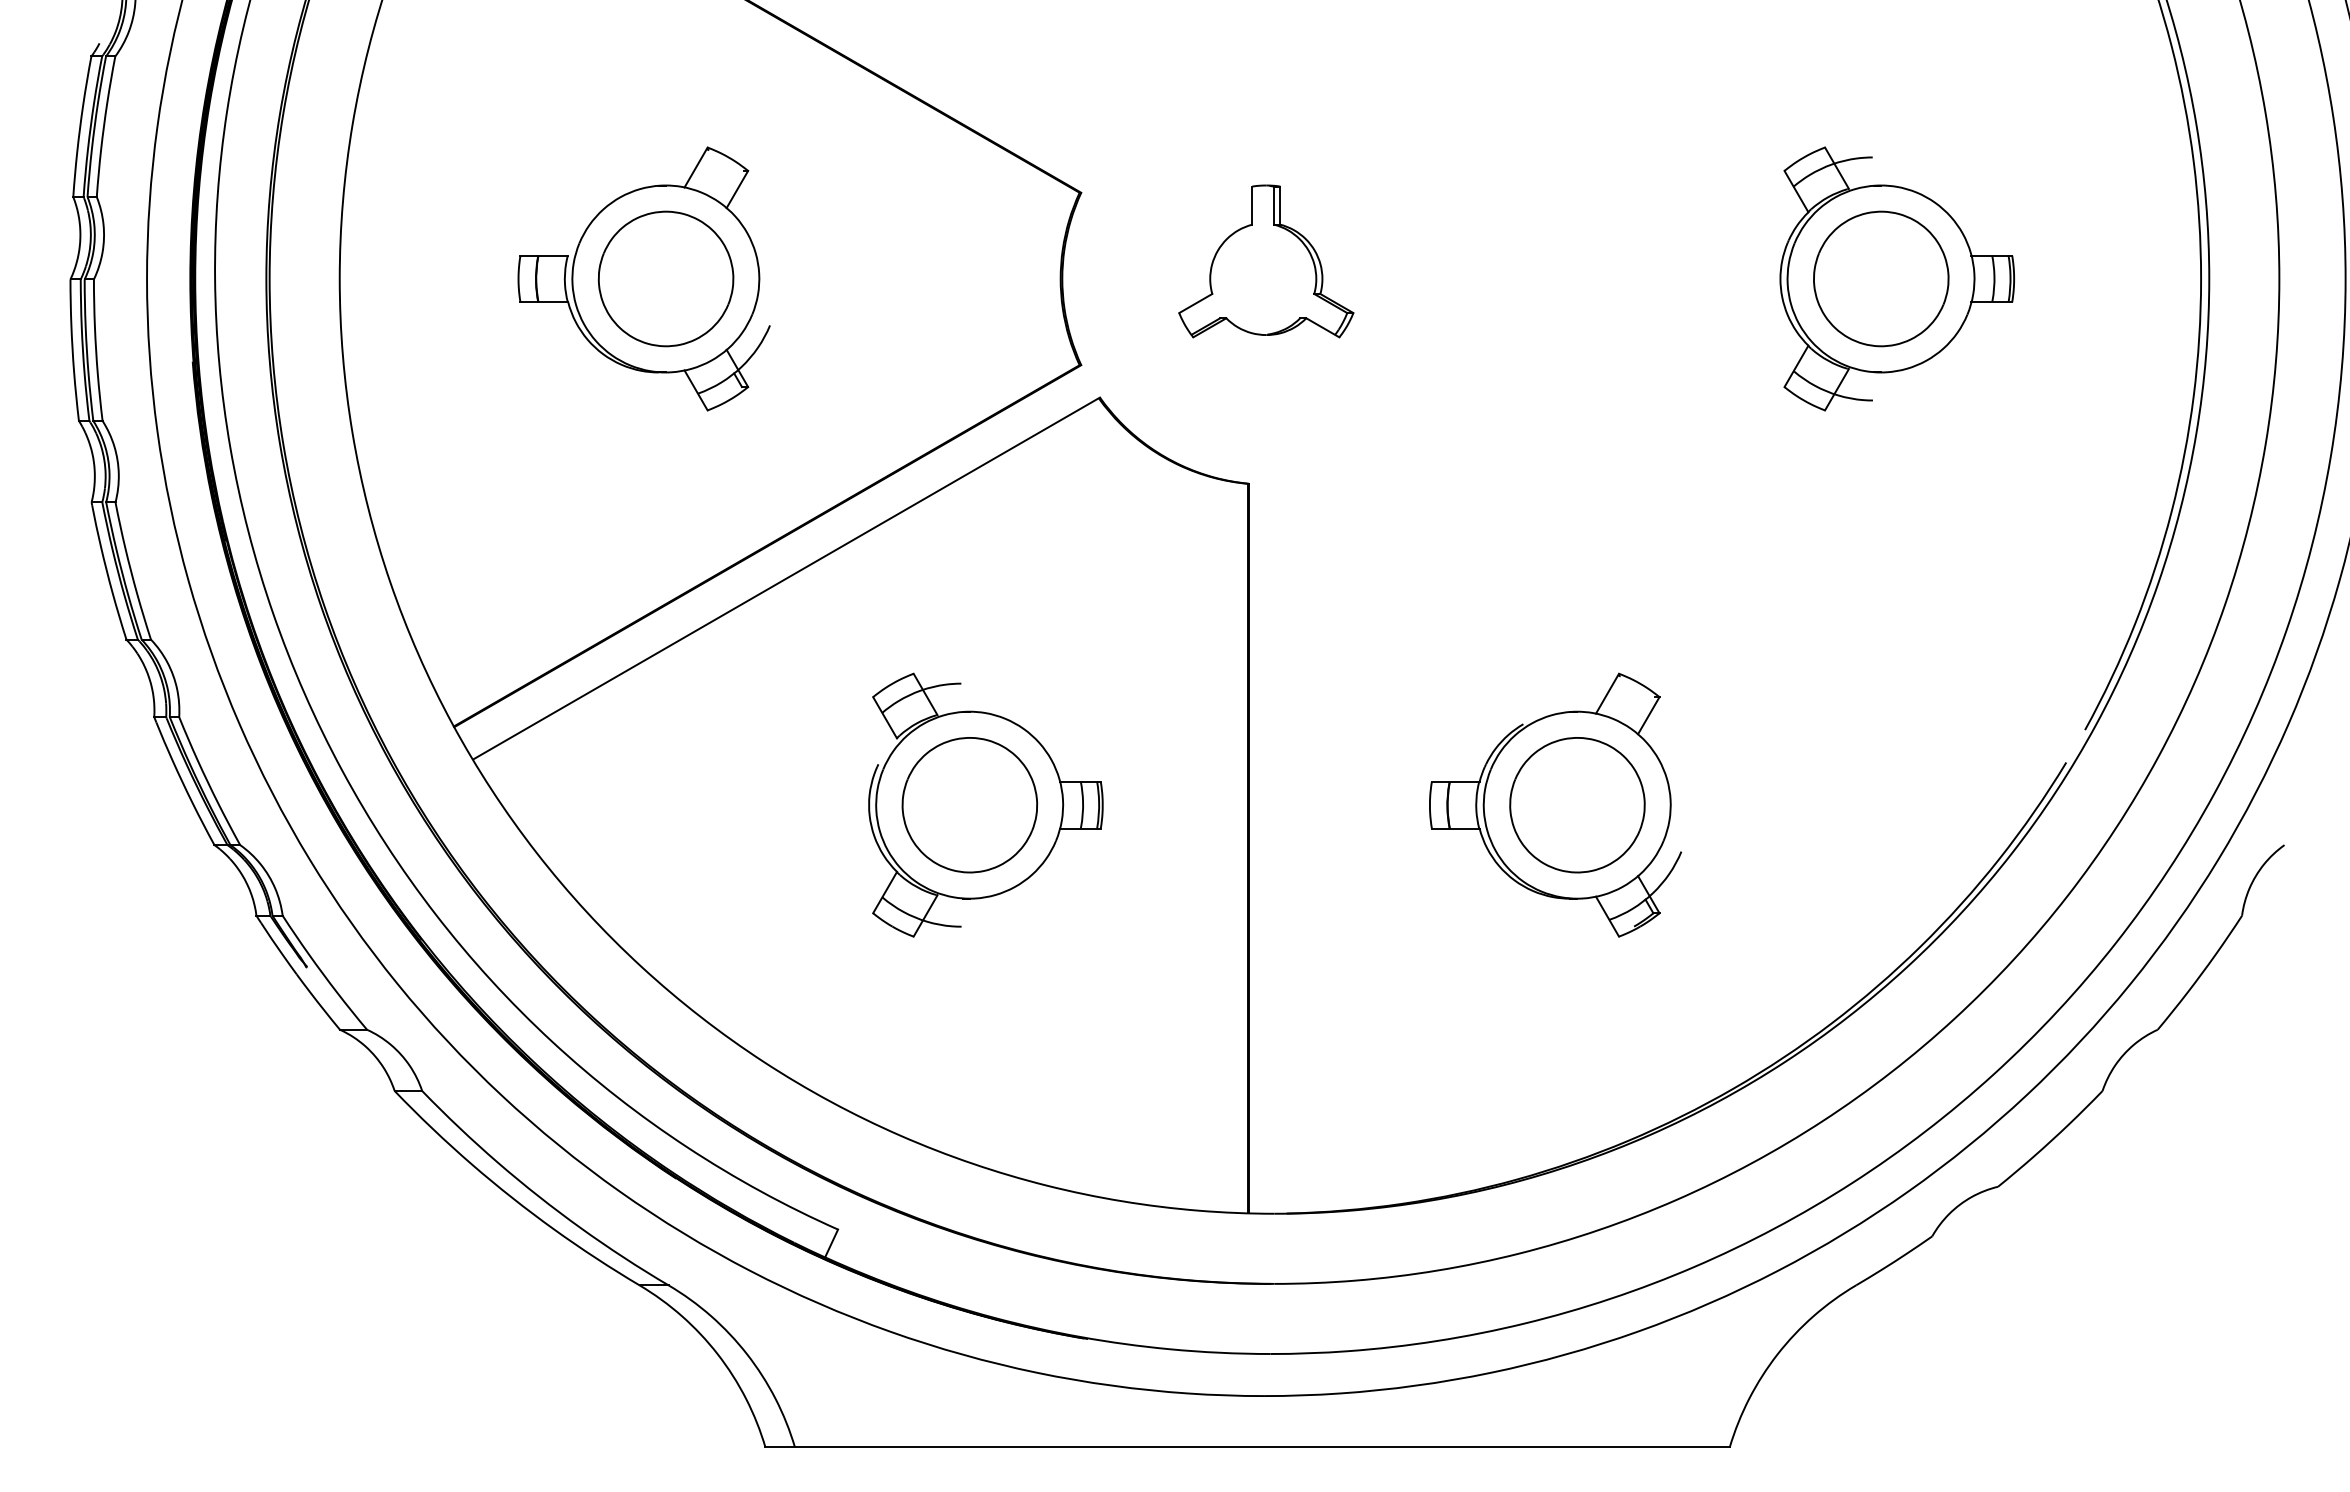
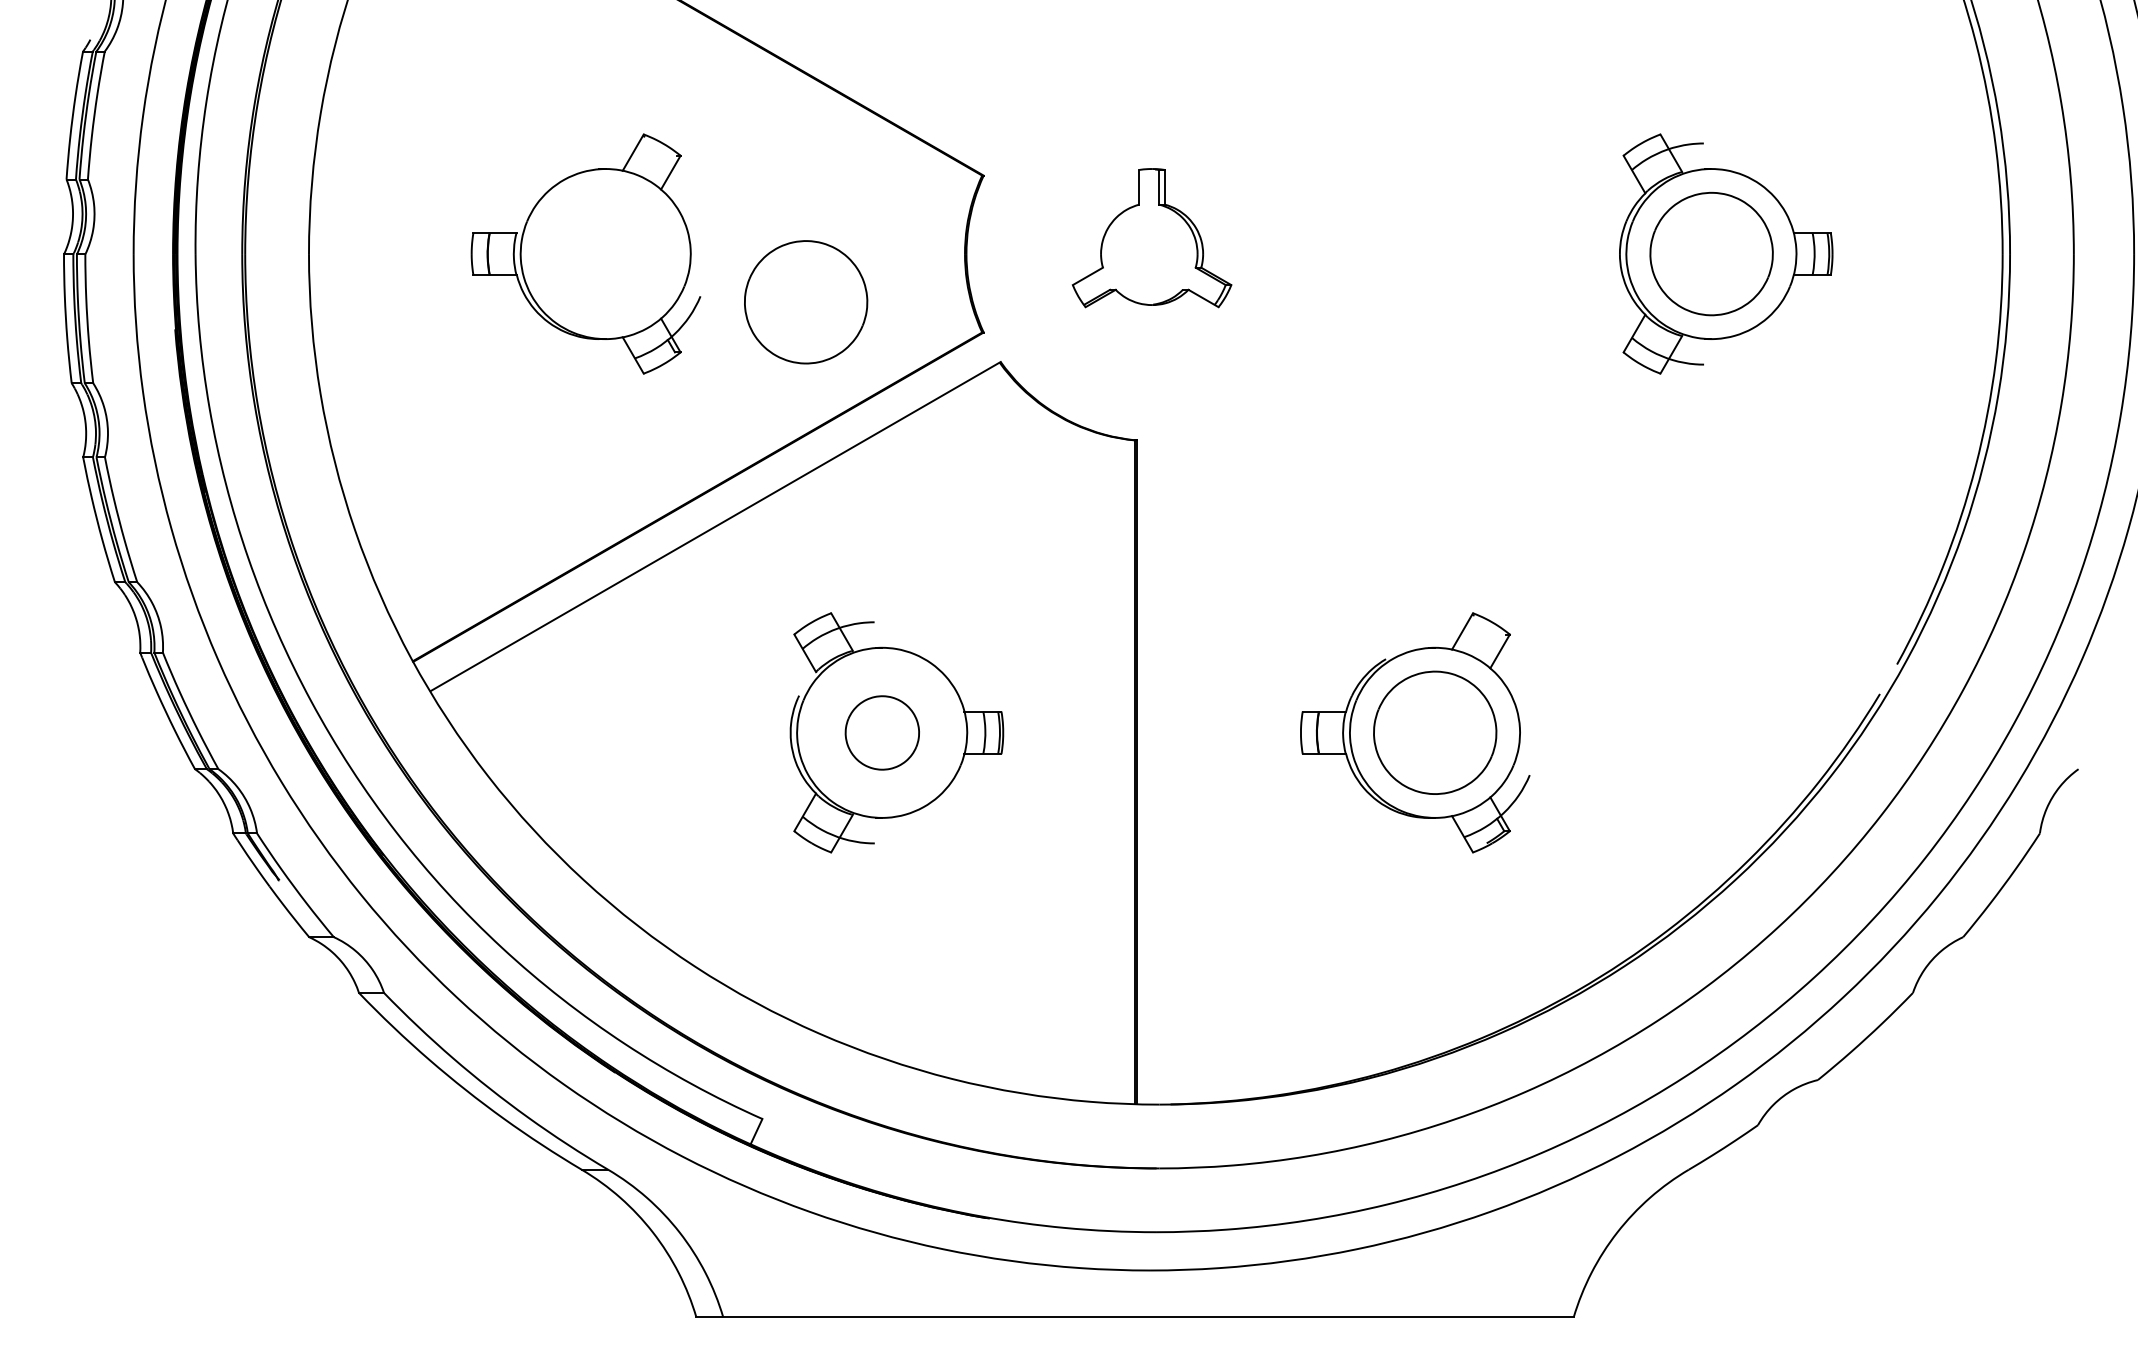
part: (665, 278) -> (805, 301), moved
part: (969, 805) -> (882, 733), size x0.6

